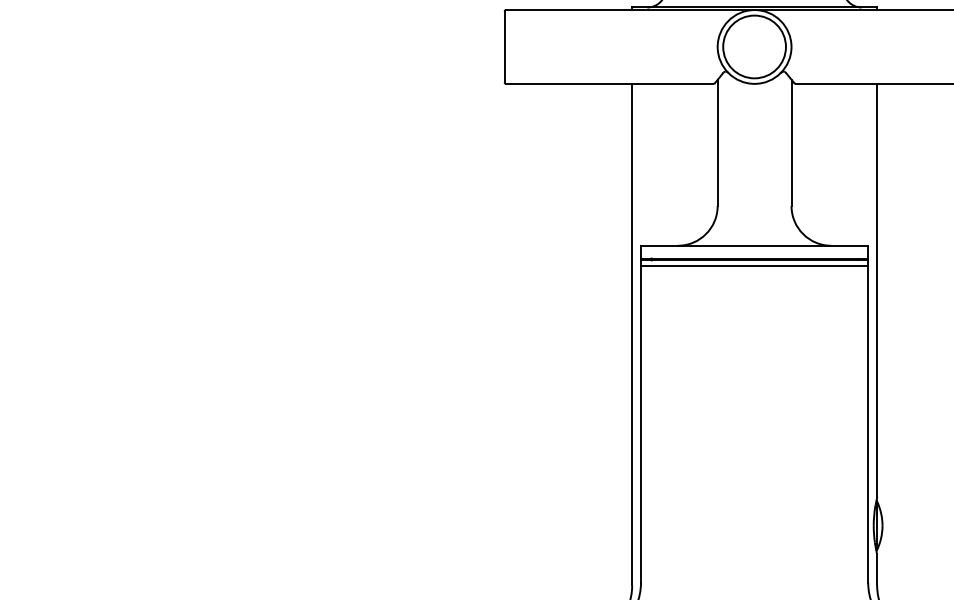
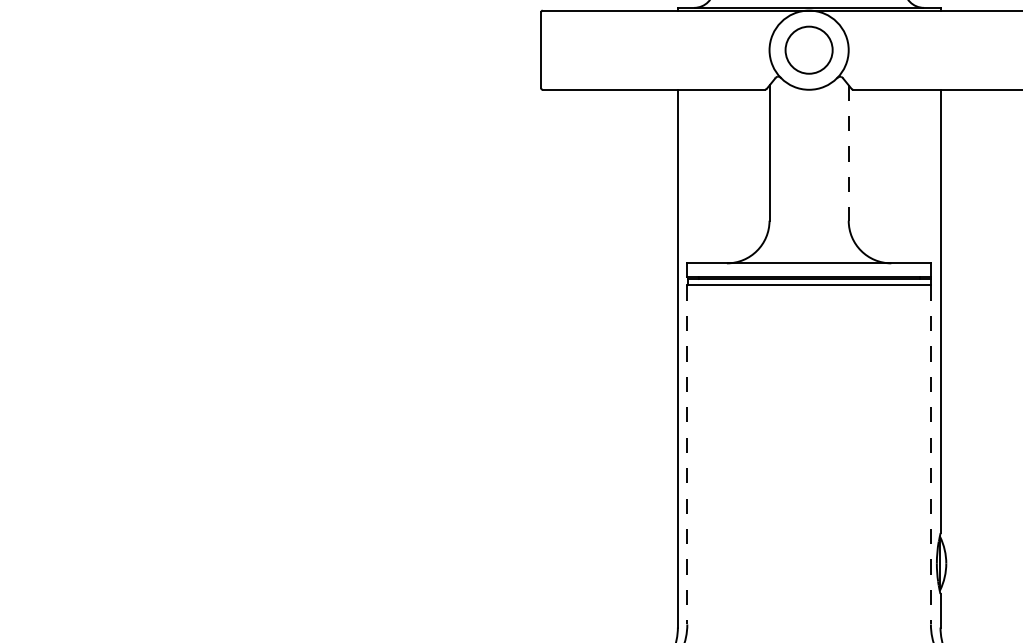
circle: (754, 46) -> (808, 49), size x0.7
line: (791, 143) -> (848, 153), solid -> dashed
line: (641, 424) -> (687, 454), solid -> dashed
line: (867, 424) -> (930, 454), solid -> dashed

